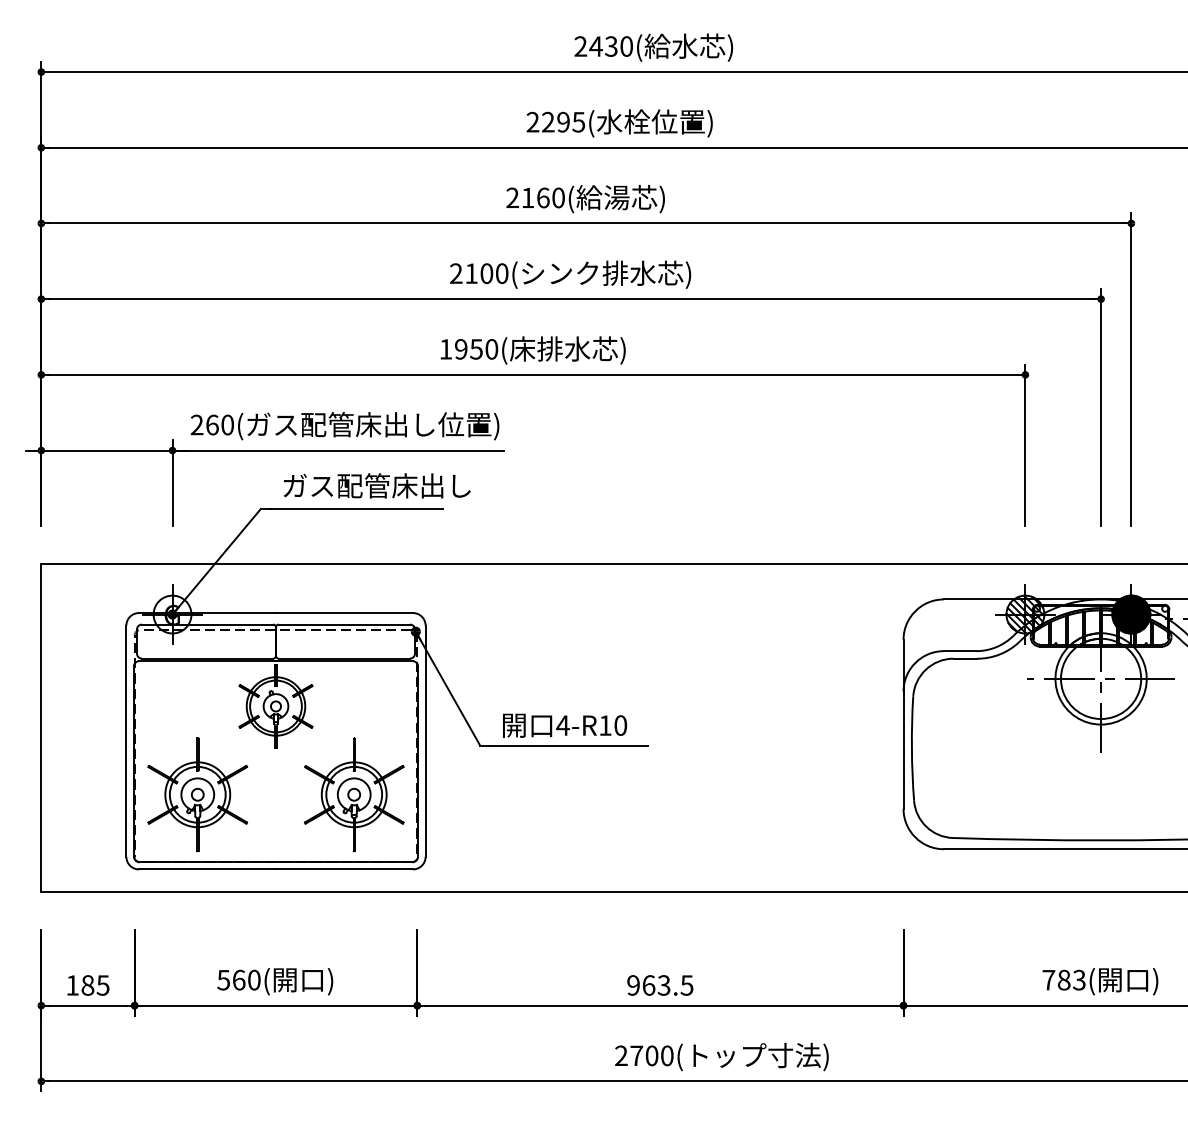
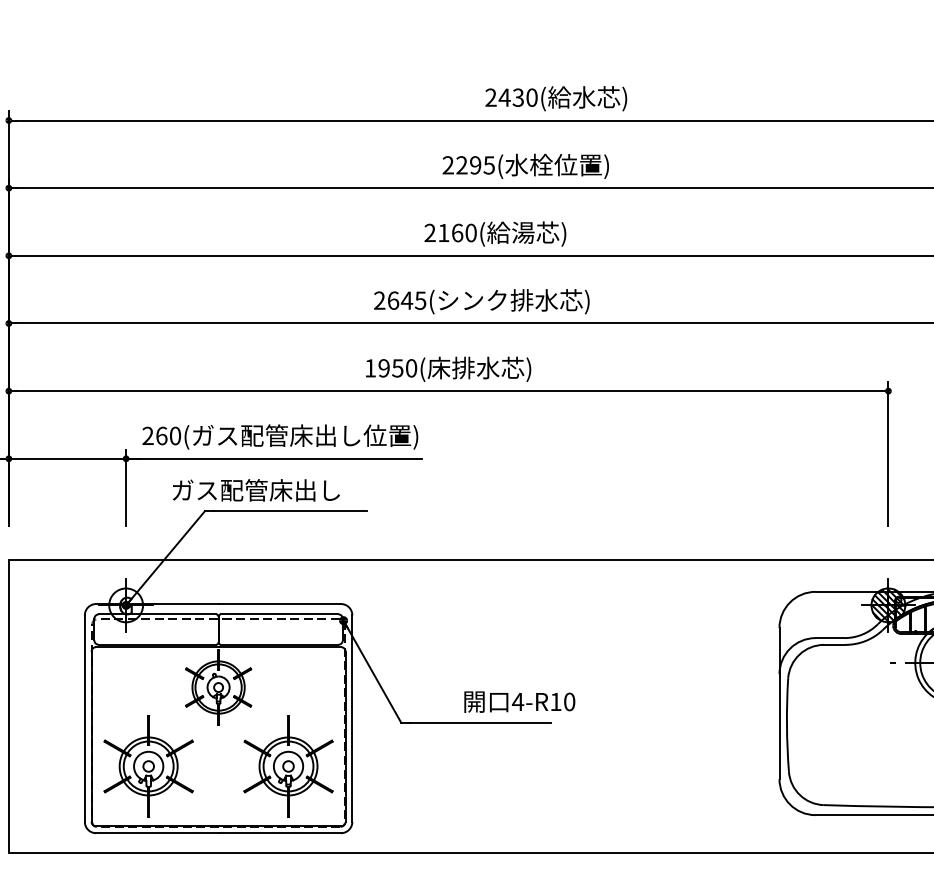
text: (486, 273) -> (406, 300), 2100 -> 2645
text: (376, 485) -> (255, 490), moved
text: (565, 725) -> (520, 701), moved

